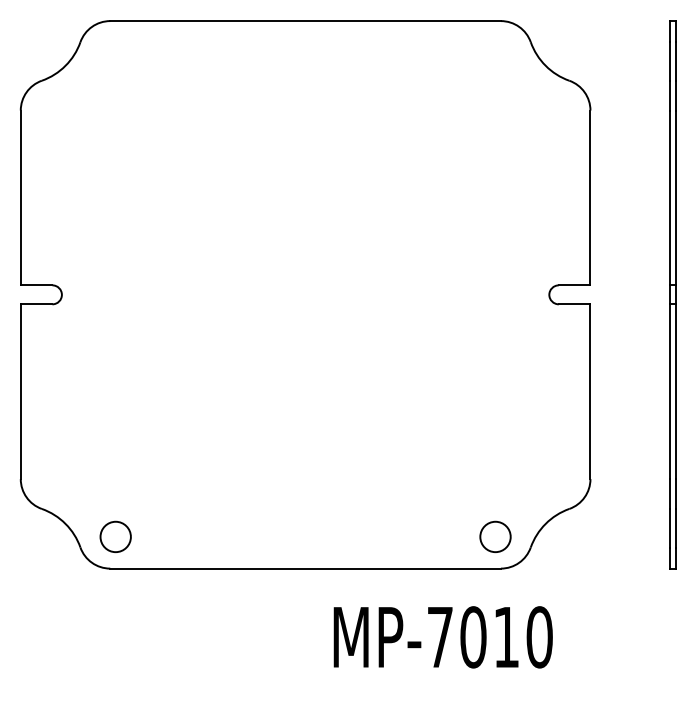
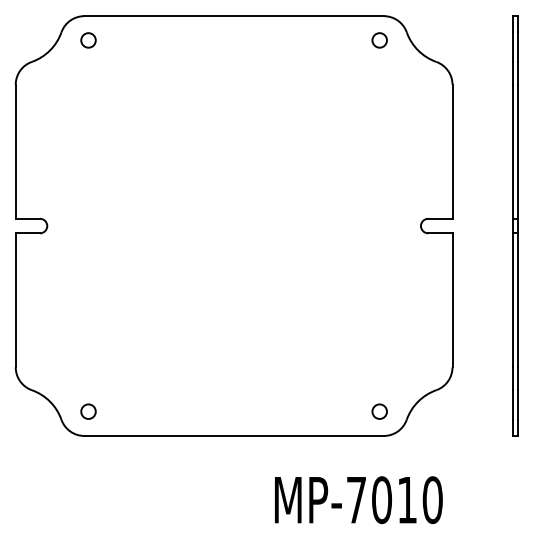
circle: (115, 52) -> (88, 40), added
circle: (495, 52) -> (379, 40), added
circle: (115, 536) -> (88, 411), size x0.62
circle: (495, 536) -> (379, 411), size x0.62
text: (442, 637) -> (358, 500), moved

